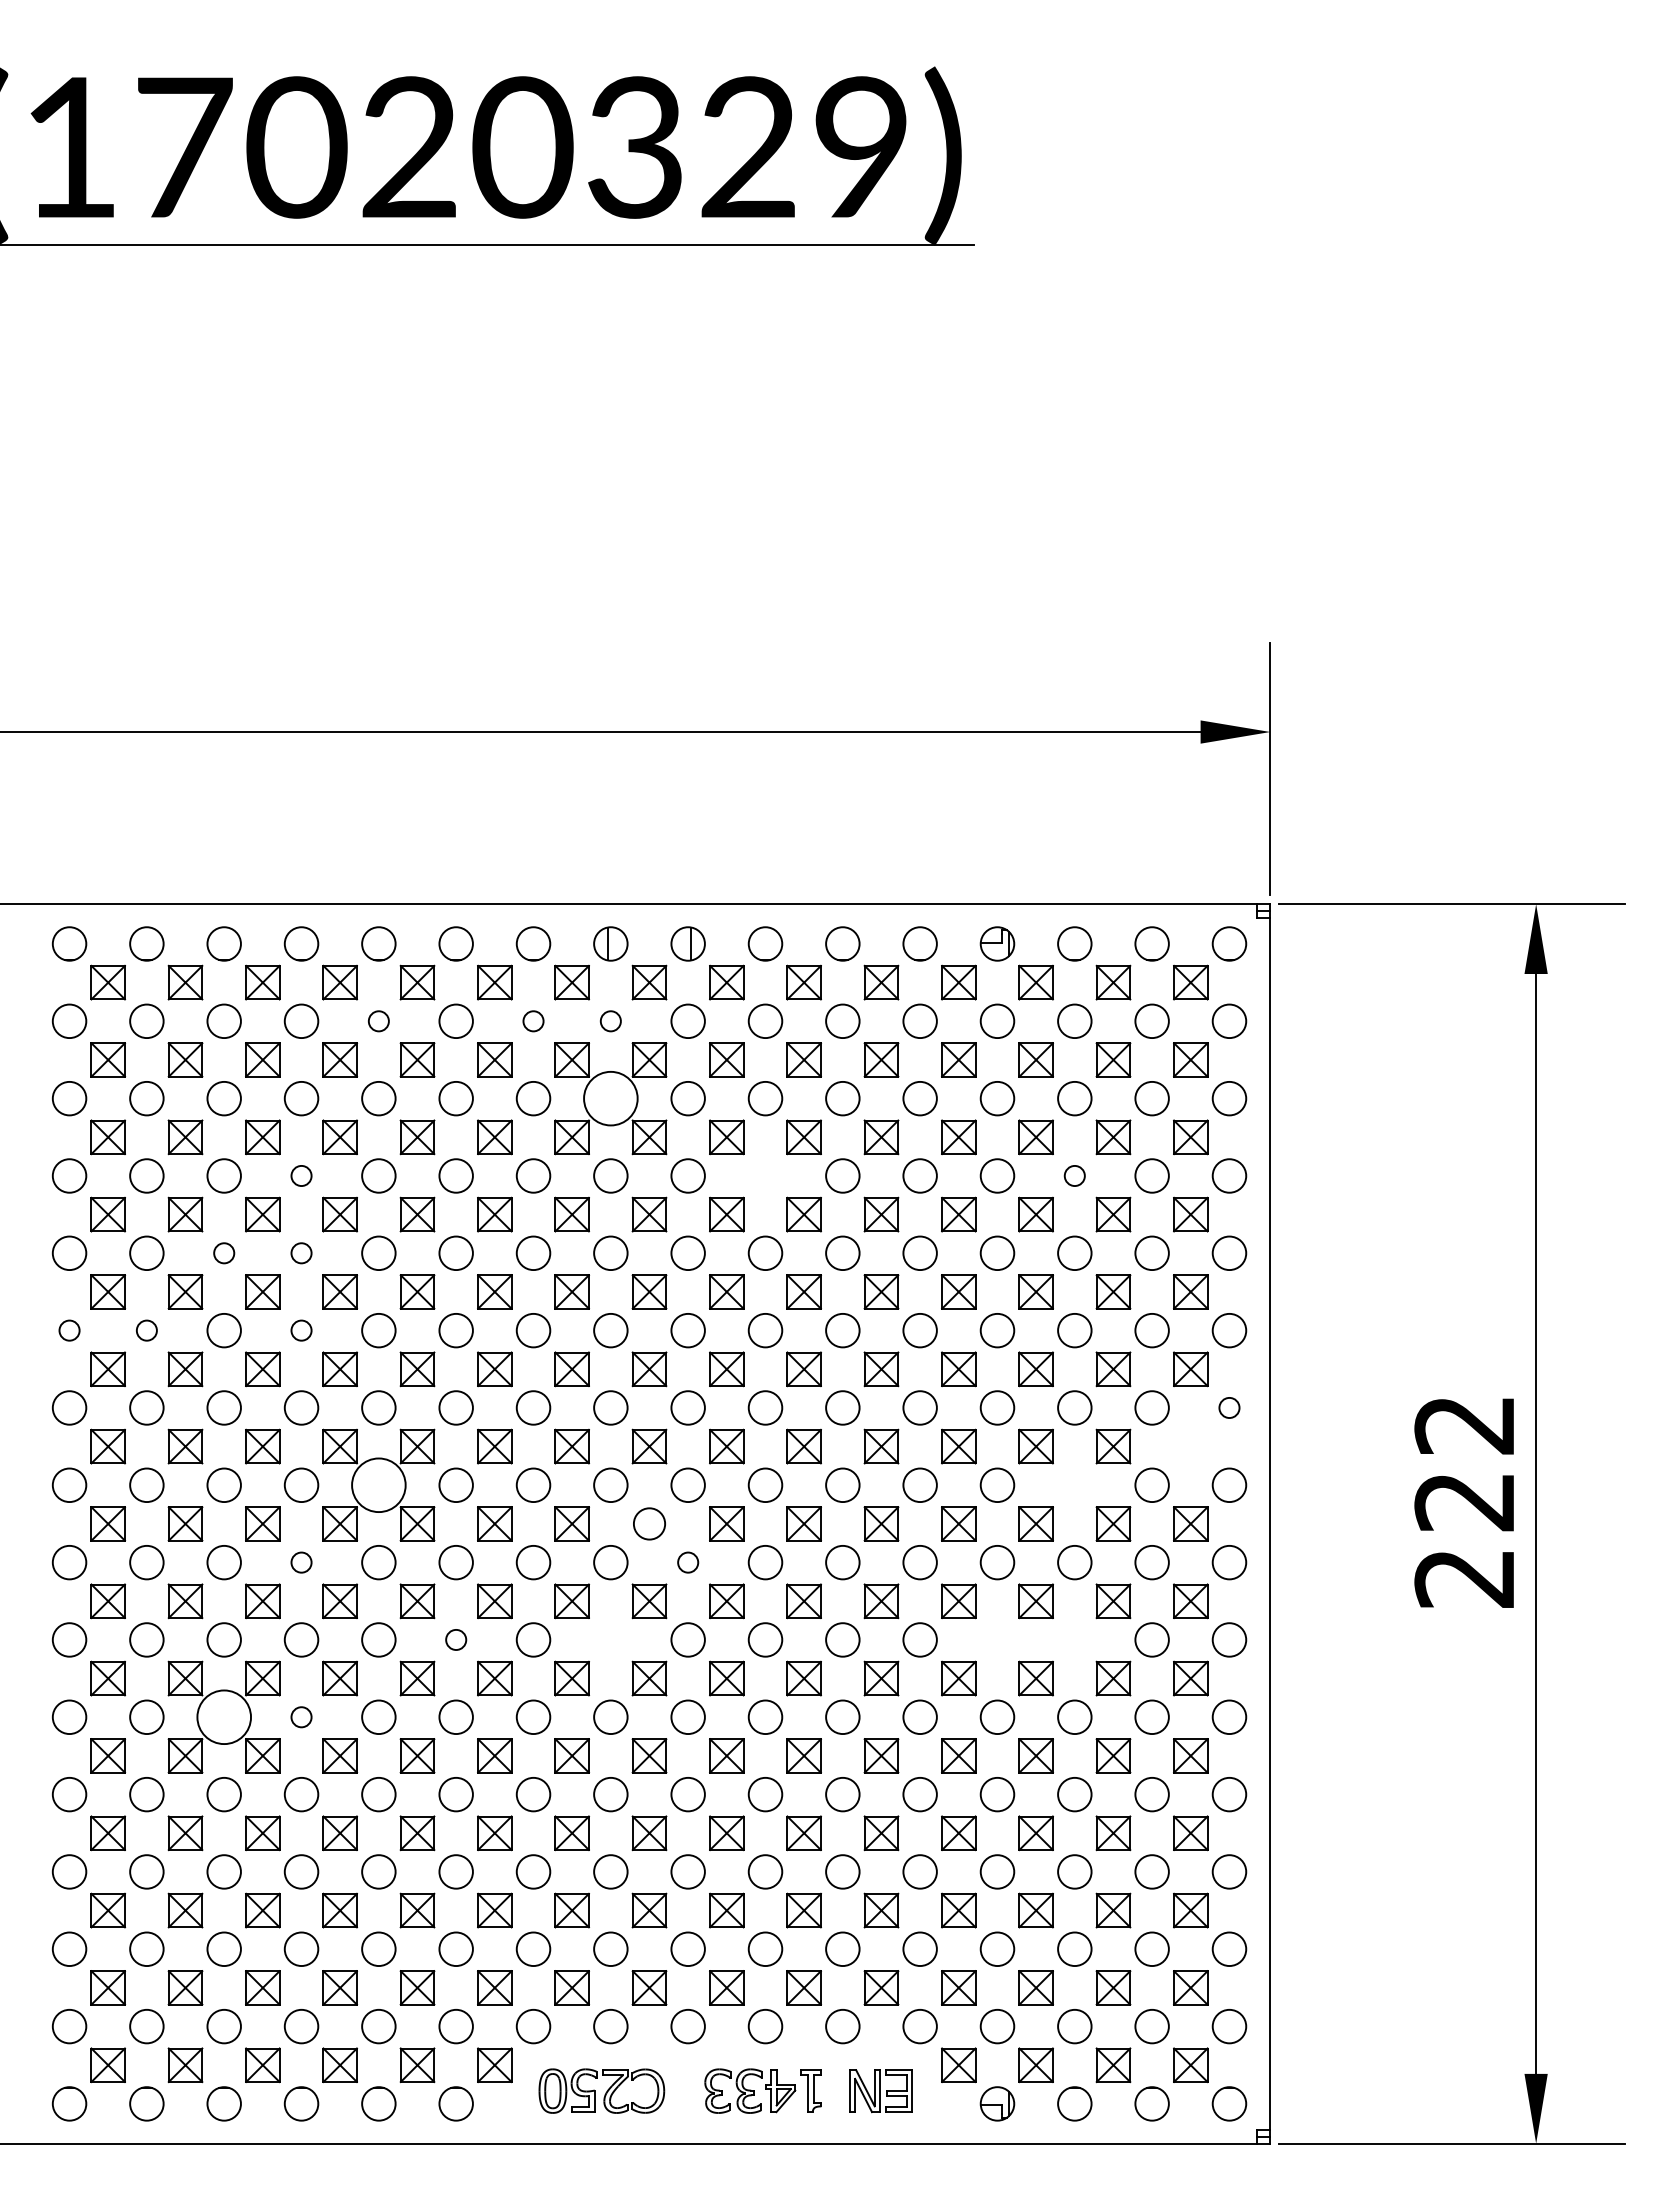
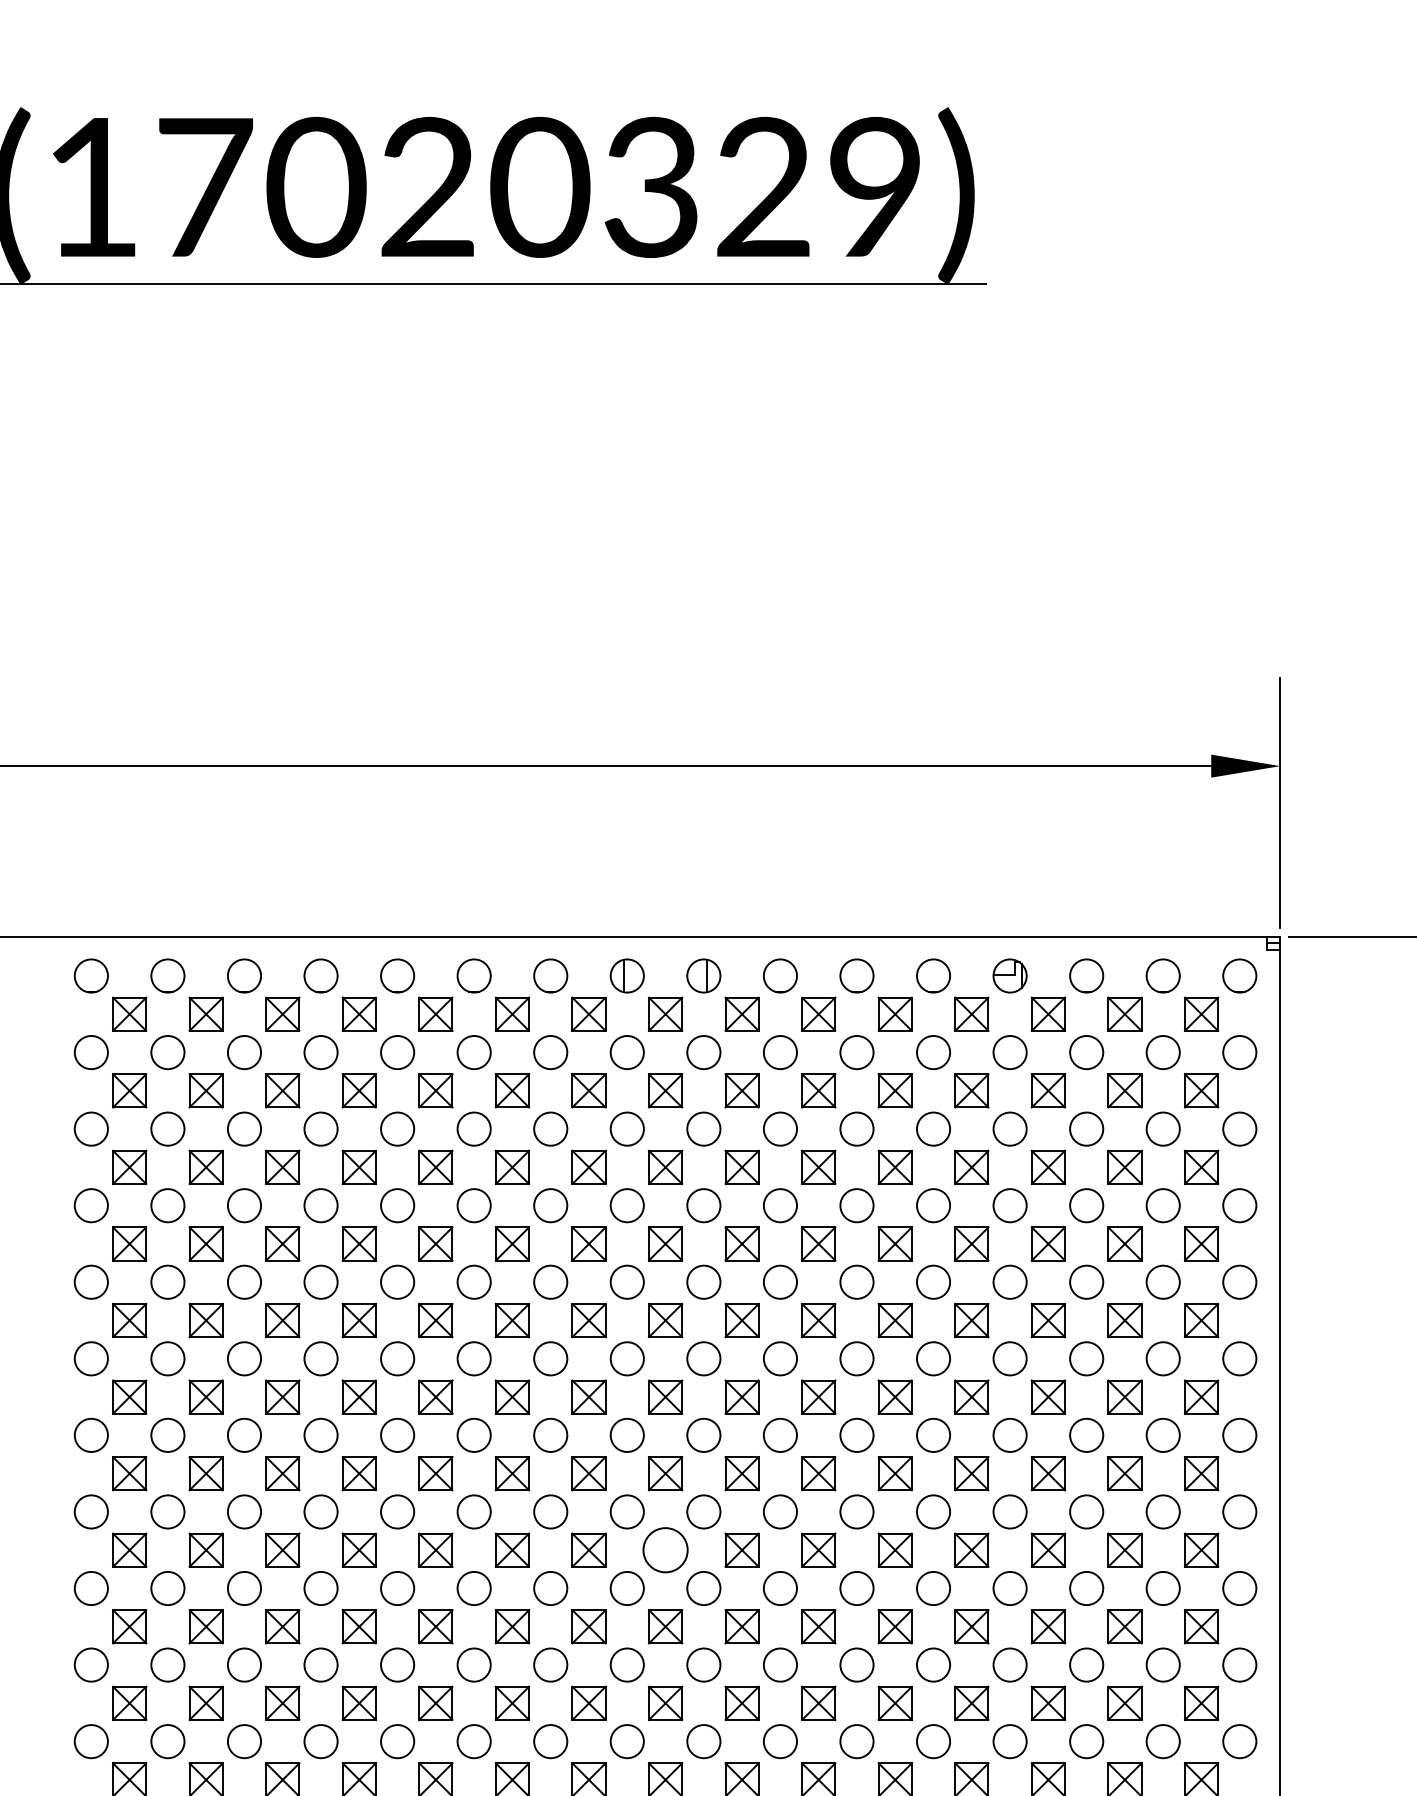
circle: (378, 1021) -> (397, 1052), size x1.67
circle: (533, 1021) -> (550, 1052), size x1.67
circle: (610, 1021) -> (626, 1052), size x1.67
circle: (610, 1098) -> (626, 1128), size x0.62
circle: (301, 1175) -> (321, 1205), size x1.67
circle: (765, 1175) -> (780, 1205), added
circle: (1074, 1175) -> (1086, 1205), size x1.67
circle: (223, 1253) -> (243, 1282), size x1.67
circle: (301, 1253) -> (321, 1282), size x1.67
circle: (69, 1330) -> (91, 1358), size x1.67
circle: (146, 1330) -> (167, 1358), size x1.67
circle: (301, 1330) -> (321, 1358), size x1.67
circle: (1229, 1407) -> (1239, 1434), size x1.67
part: (1190, 1446) -> (1201, 1473), added
circle: (1074, 1484) -> (1086, 1511), added
circle: (378, 1485) -> (397, 1512), size x0.62
circle: (649, 1523) -> (665, 1549), size x1.43
circle: (301, 1562) -> (321, 1588), size x1.67
circle: (687, 1562) -> (703, 1588), size x1.67
circle: (455, 1639) -> (473, 1664), size x1.67
circle: (610, 1639) -> (626, 1664), added
circle: (997, 1639) -> (1010, 1664), added
circle: (1074, 1639) -> (1086, 1664), added
circle: (223, 1717) -> (243, 1741), size x0.62
circle: (301, 1717) -> (321, 1741), size x1.67

